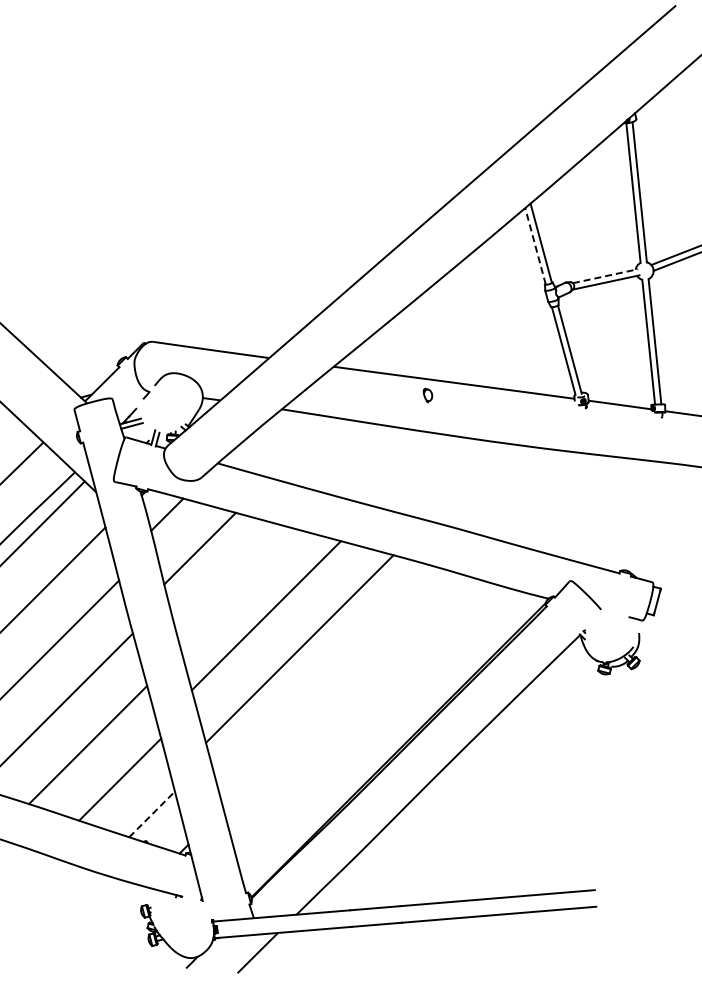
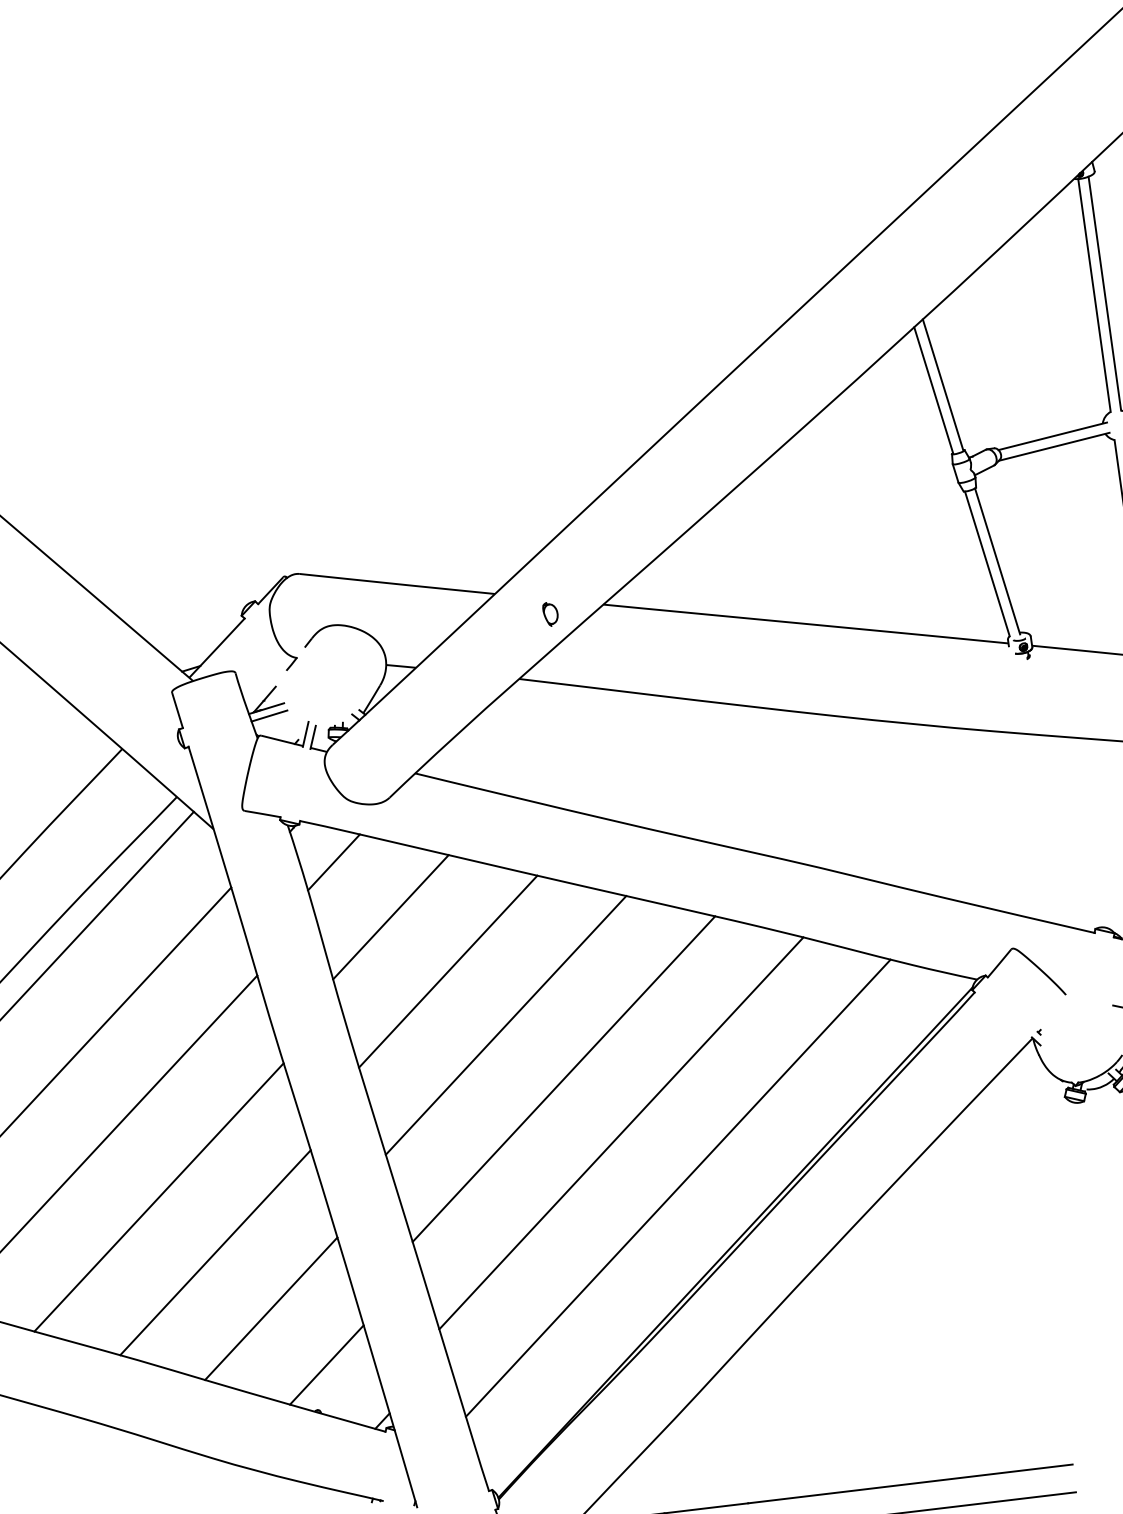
line: (535, 245) -> (933, 389), dashed -> solid
line: (606, 276) -> (1054, 436), dashed -> solid
part: (427, 395) -> (549, 614), moved
line: (232, 582) -> (447, 971), added
line: (332, 682) -> (620, 1133), added
line: (365, 716) -> (678, 1187), added
line: (152, 814) -> (327, 1365), dashed -> solid

